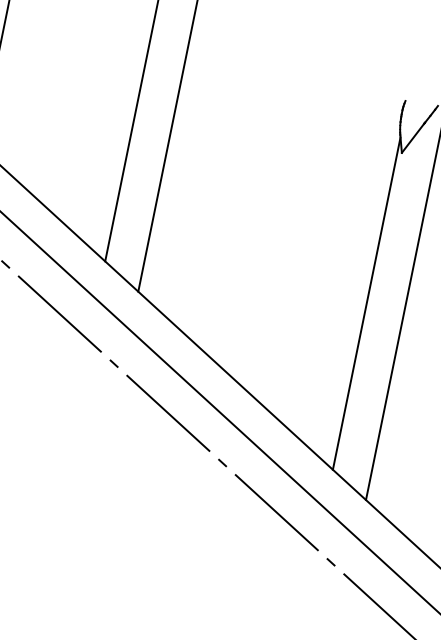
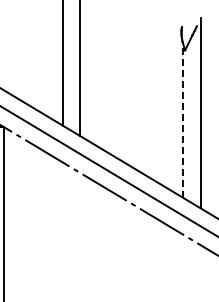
line: (367, 303) -> (183, 120), solid -> dashed

